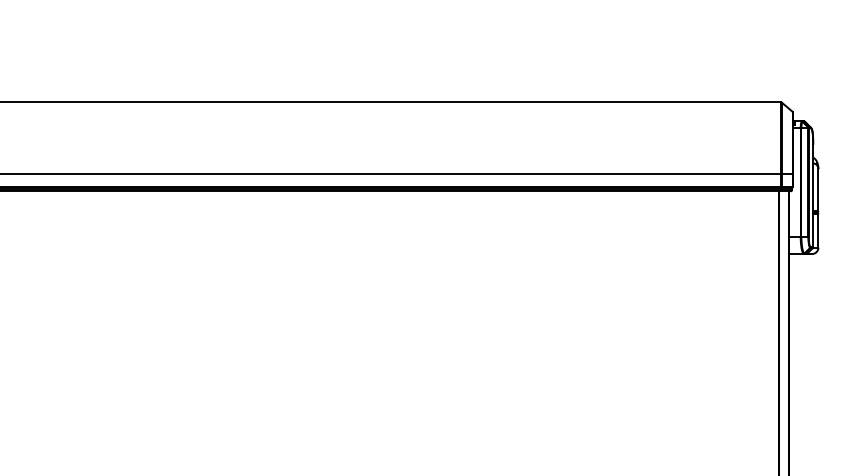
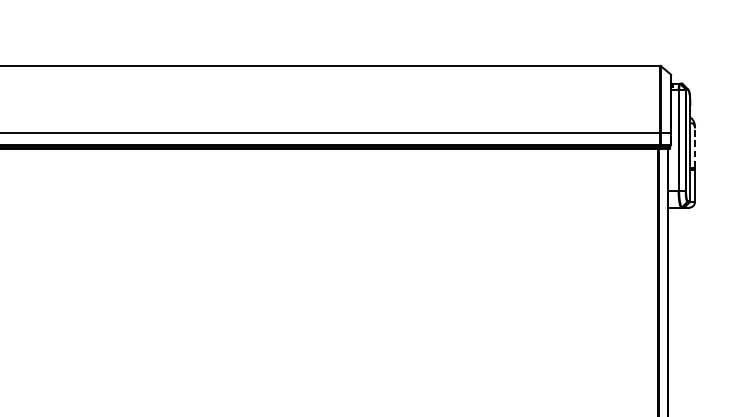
line: (818, 189) -> (695, 147), solid -> dashed

